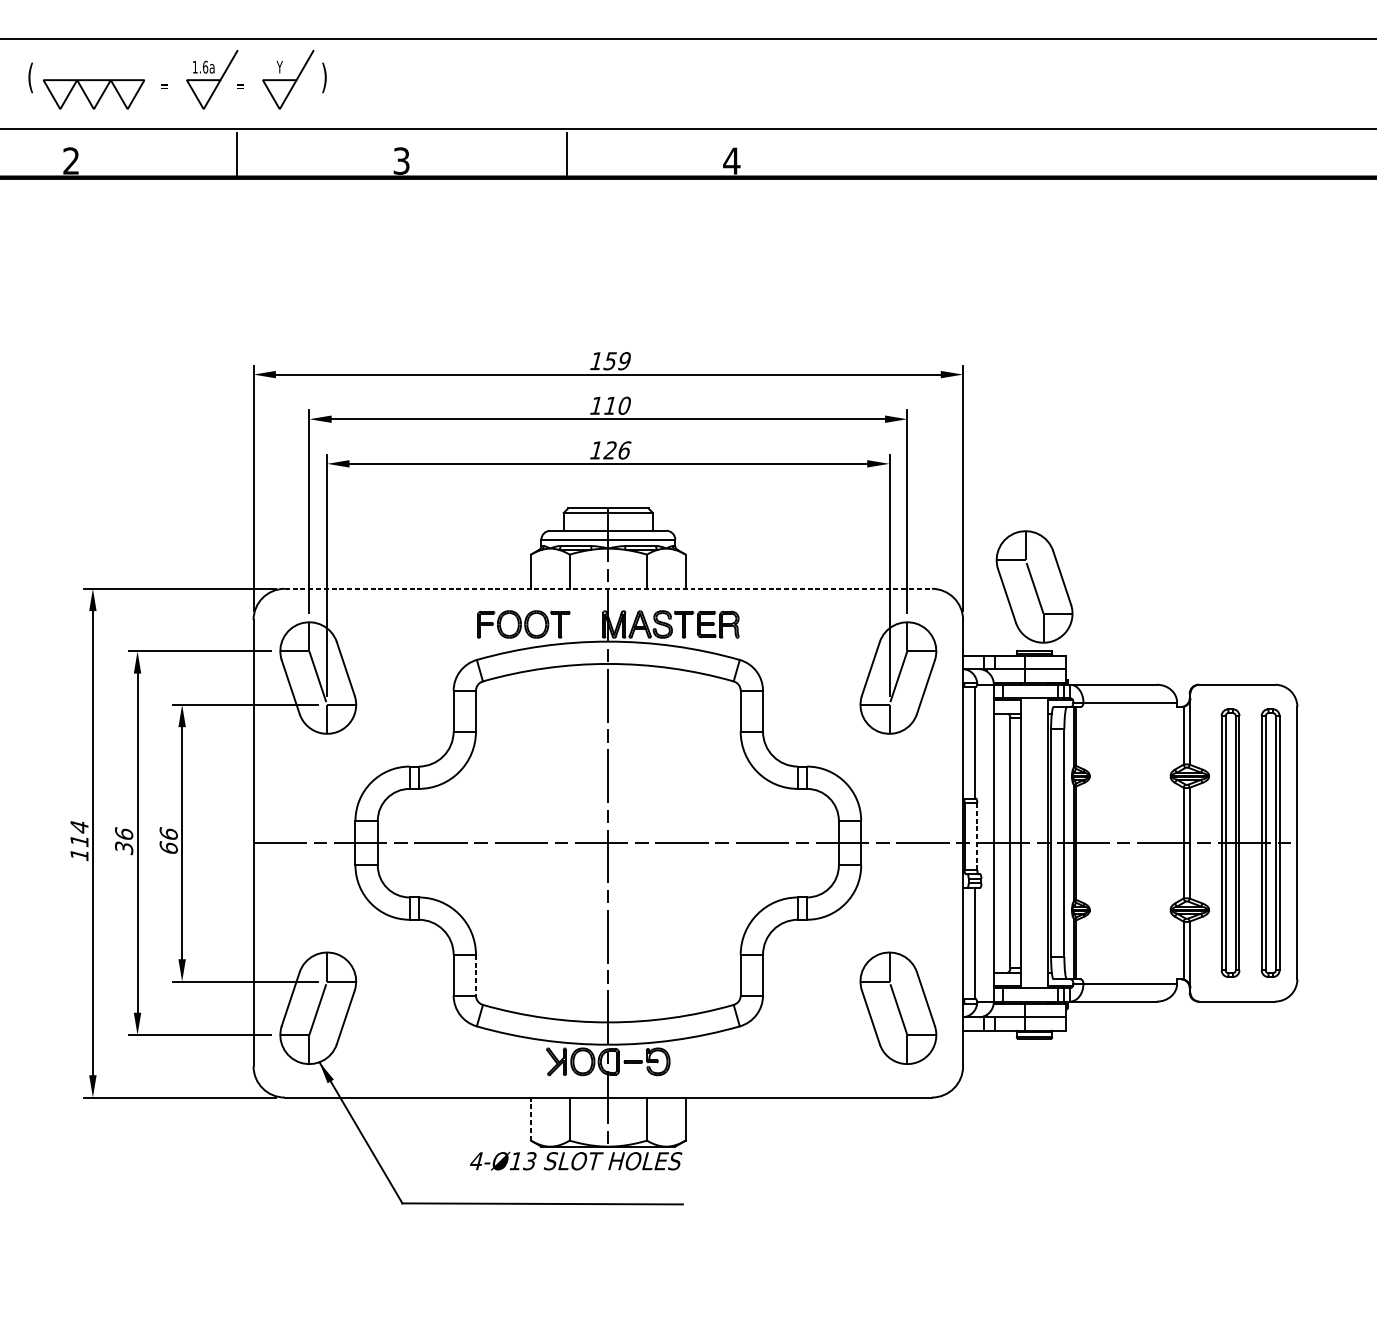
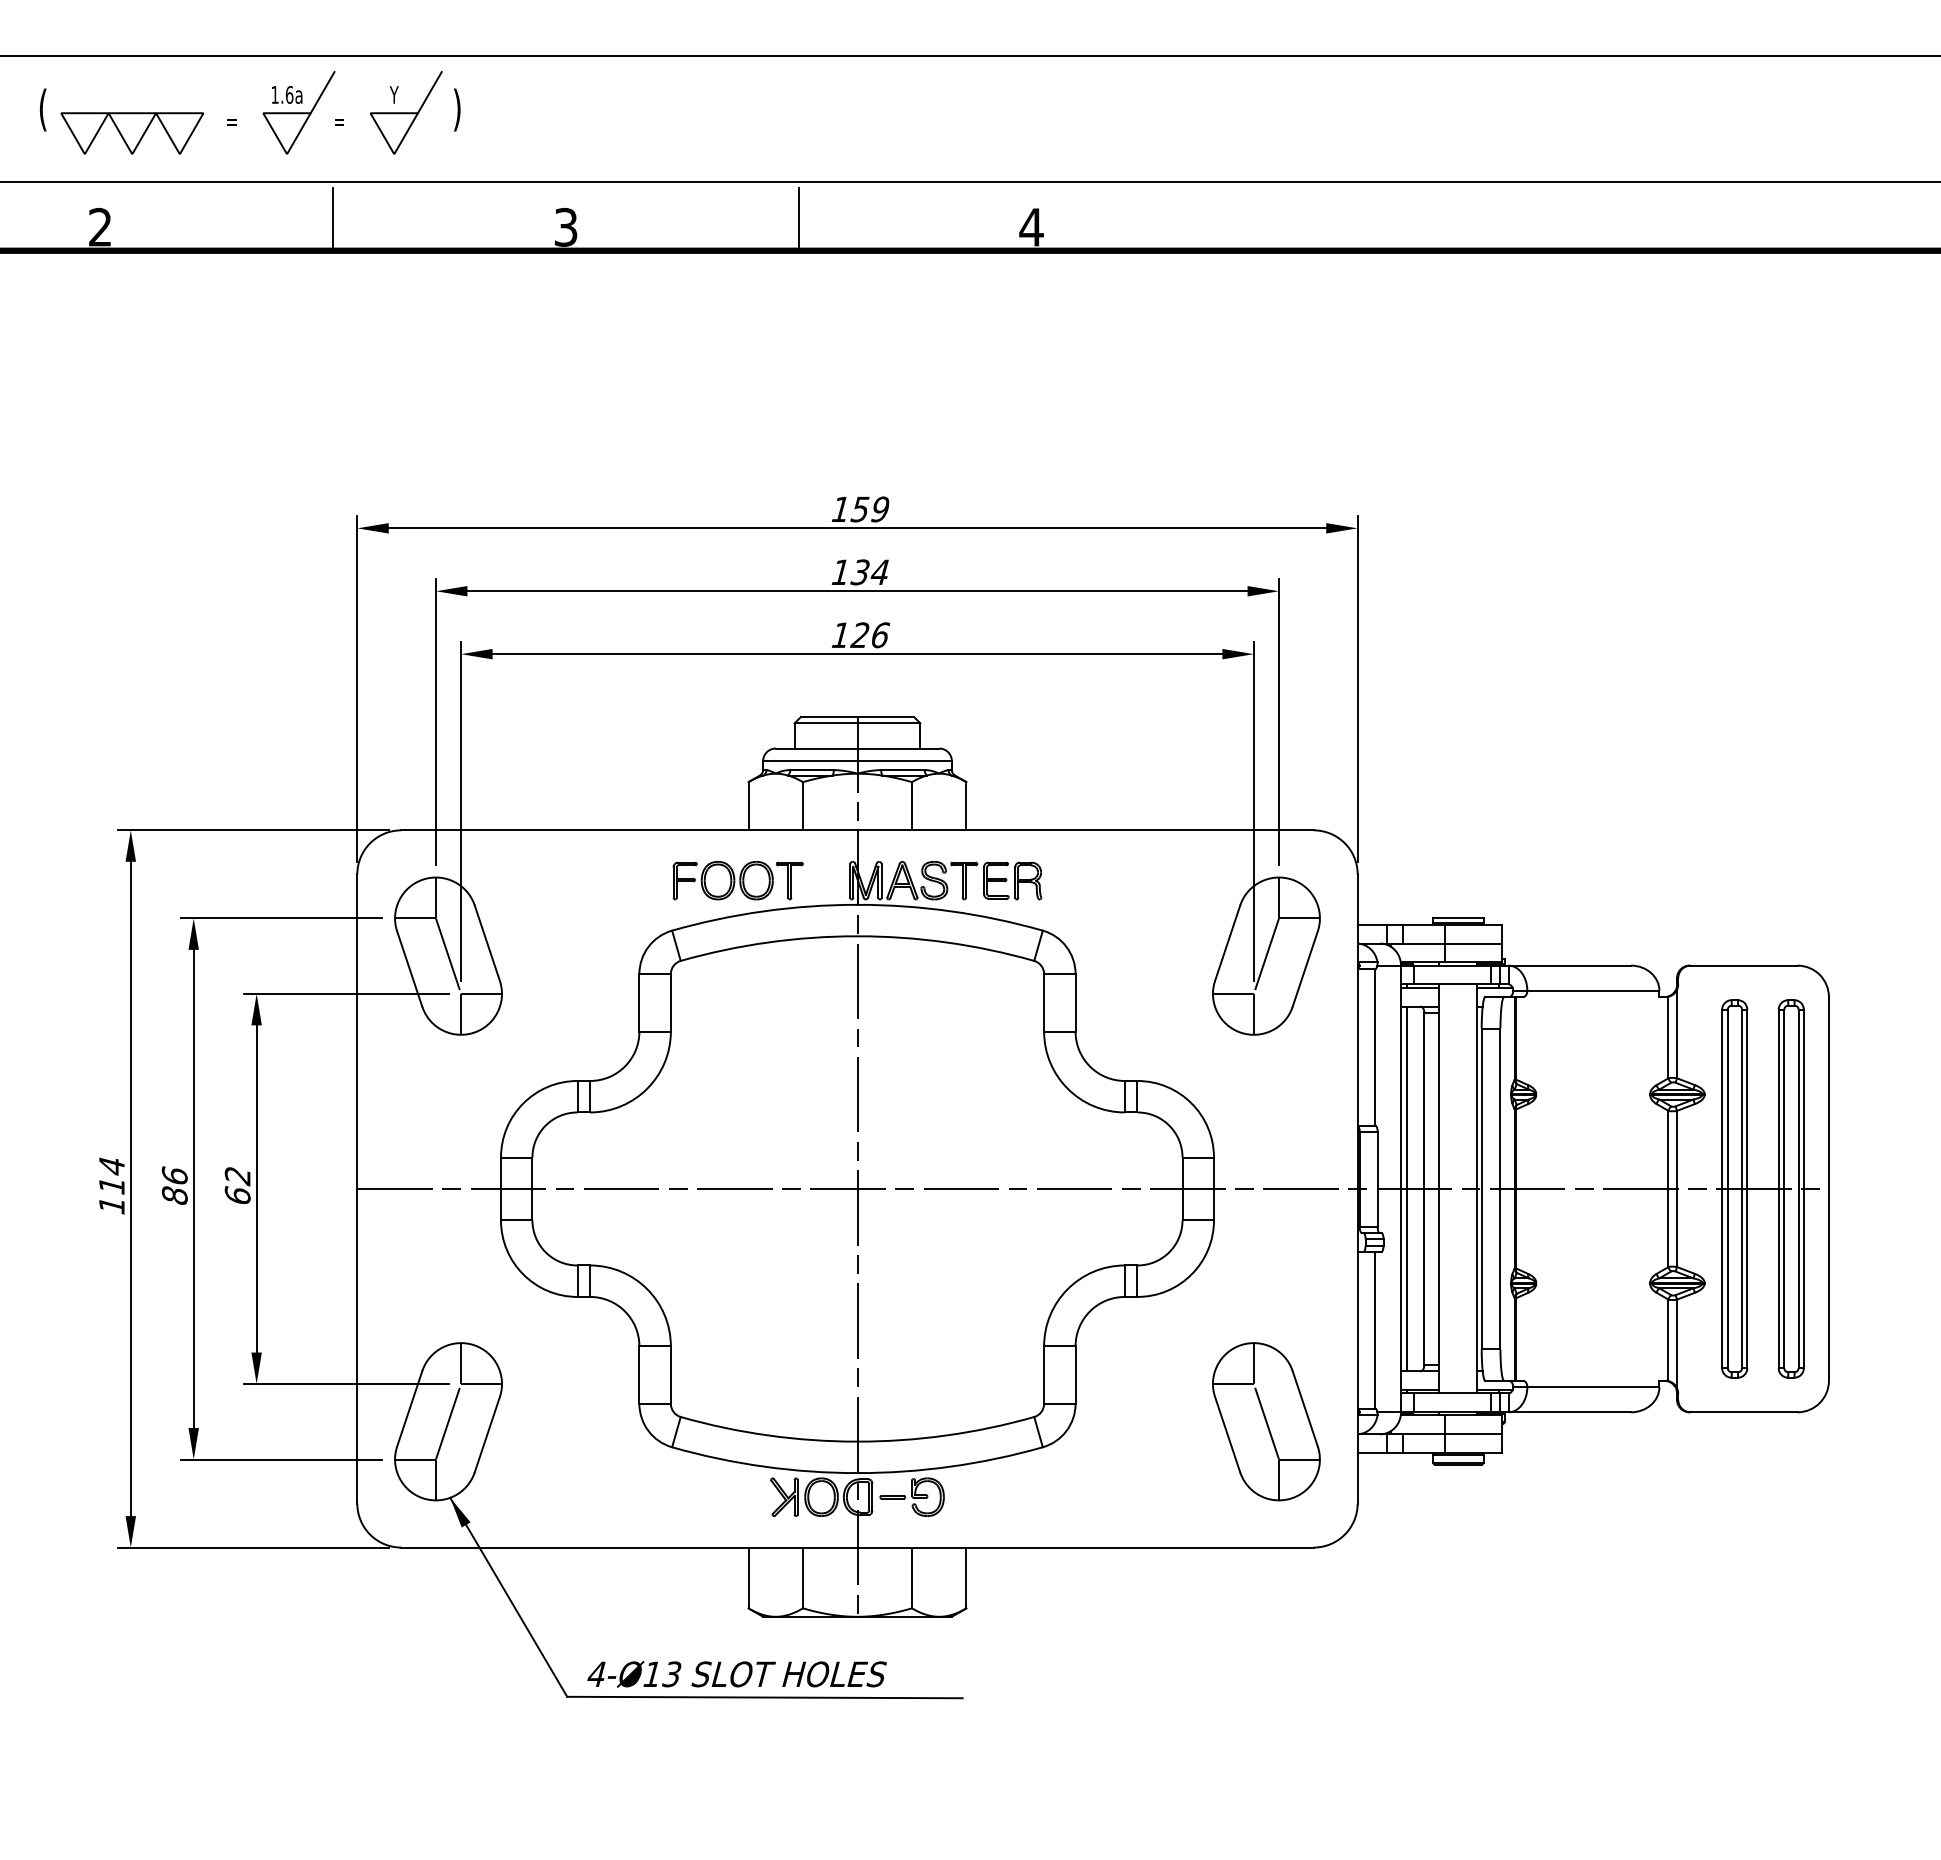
text: (616, 405) -> (869, 572), 110 -> 134
part: (1034, 586) -> (1458, 827), removed
line: (608, 588) -> (857, 830), dashed -> solid
text: (168, 834) -> (237, 1176), 66 -> 62
line: (977, 837) -> (1377, 1180), dashed -> solid
line: (997, 842) -> (1406, 1188), added
text: (123, 847) -> (174, 1195), 36 -> 86
line: (475, 975) -> (670, 1375), dashed -> solid
line: (531, 1118) -> (748, 1577), dashed -> solid
text: (575, 1161) -> (736, 1674), moved

